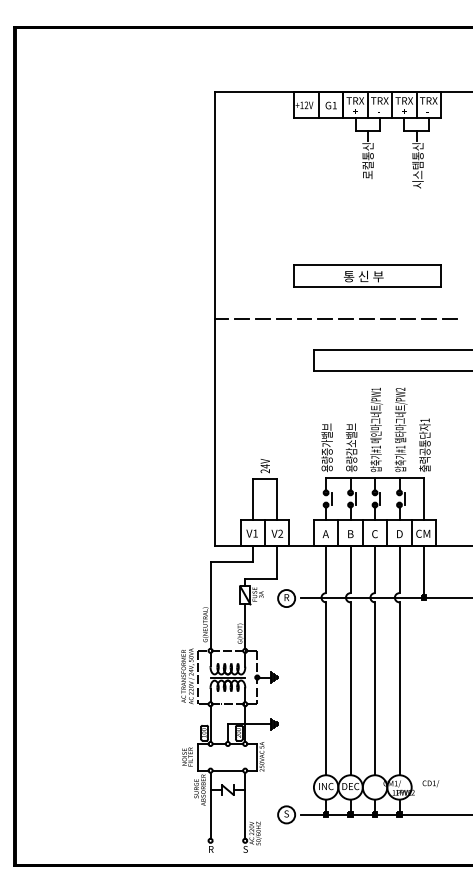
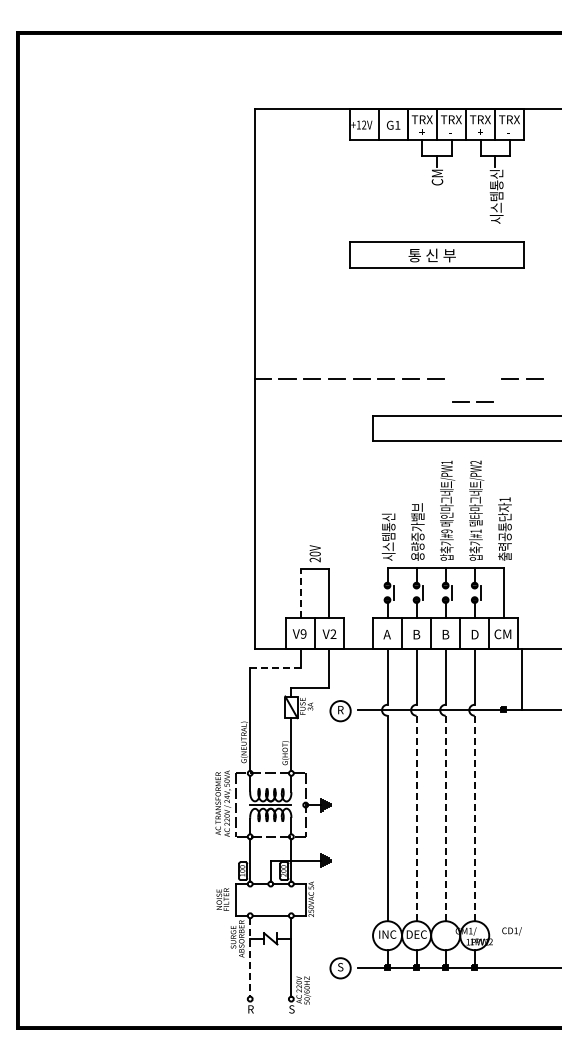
text: (368, 160) -> (437, 190), 로컬통신 -> CM
part: (367, 275) -> (436, 254), moved
line: (395, 318) -> (469, 401), moved
text: (326, 447) -> (388, 531), 용량증가밸브 -> 시스템통신
text: (351, 447) -> (417, 531), 용량감소밸브 -> 용량증가밸브
text: (375, 447) -> (446, 531), #1 -> #9
text: (264, 465) -> (314, 553), 24V -> 20V
line: (252, 498) -> (300, 592), solid -> dashed
text: (255, 533) -> (303, 633), V1 -> V9
text: (374, 534) -> (445, 634), C -> B
line: (231, 562) -> (275, 668), solid -> dashed
line: (423, 571) -> (521, 679), moved
line: (350, 688) -> (416, 818), solid -> dashed
line: (374, 688) -> (445, 818), solid -> dashed
line: (399, 688) -> (474, 818), solid -> dashed
line: (210, 805) -> (250, 957), solid -> dashed

